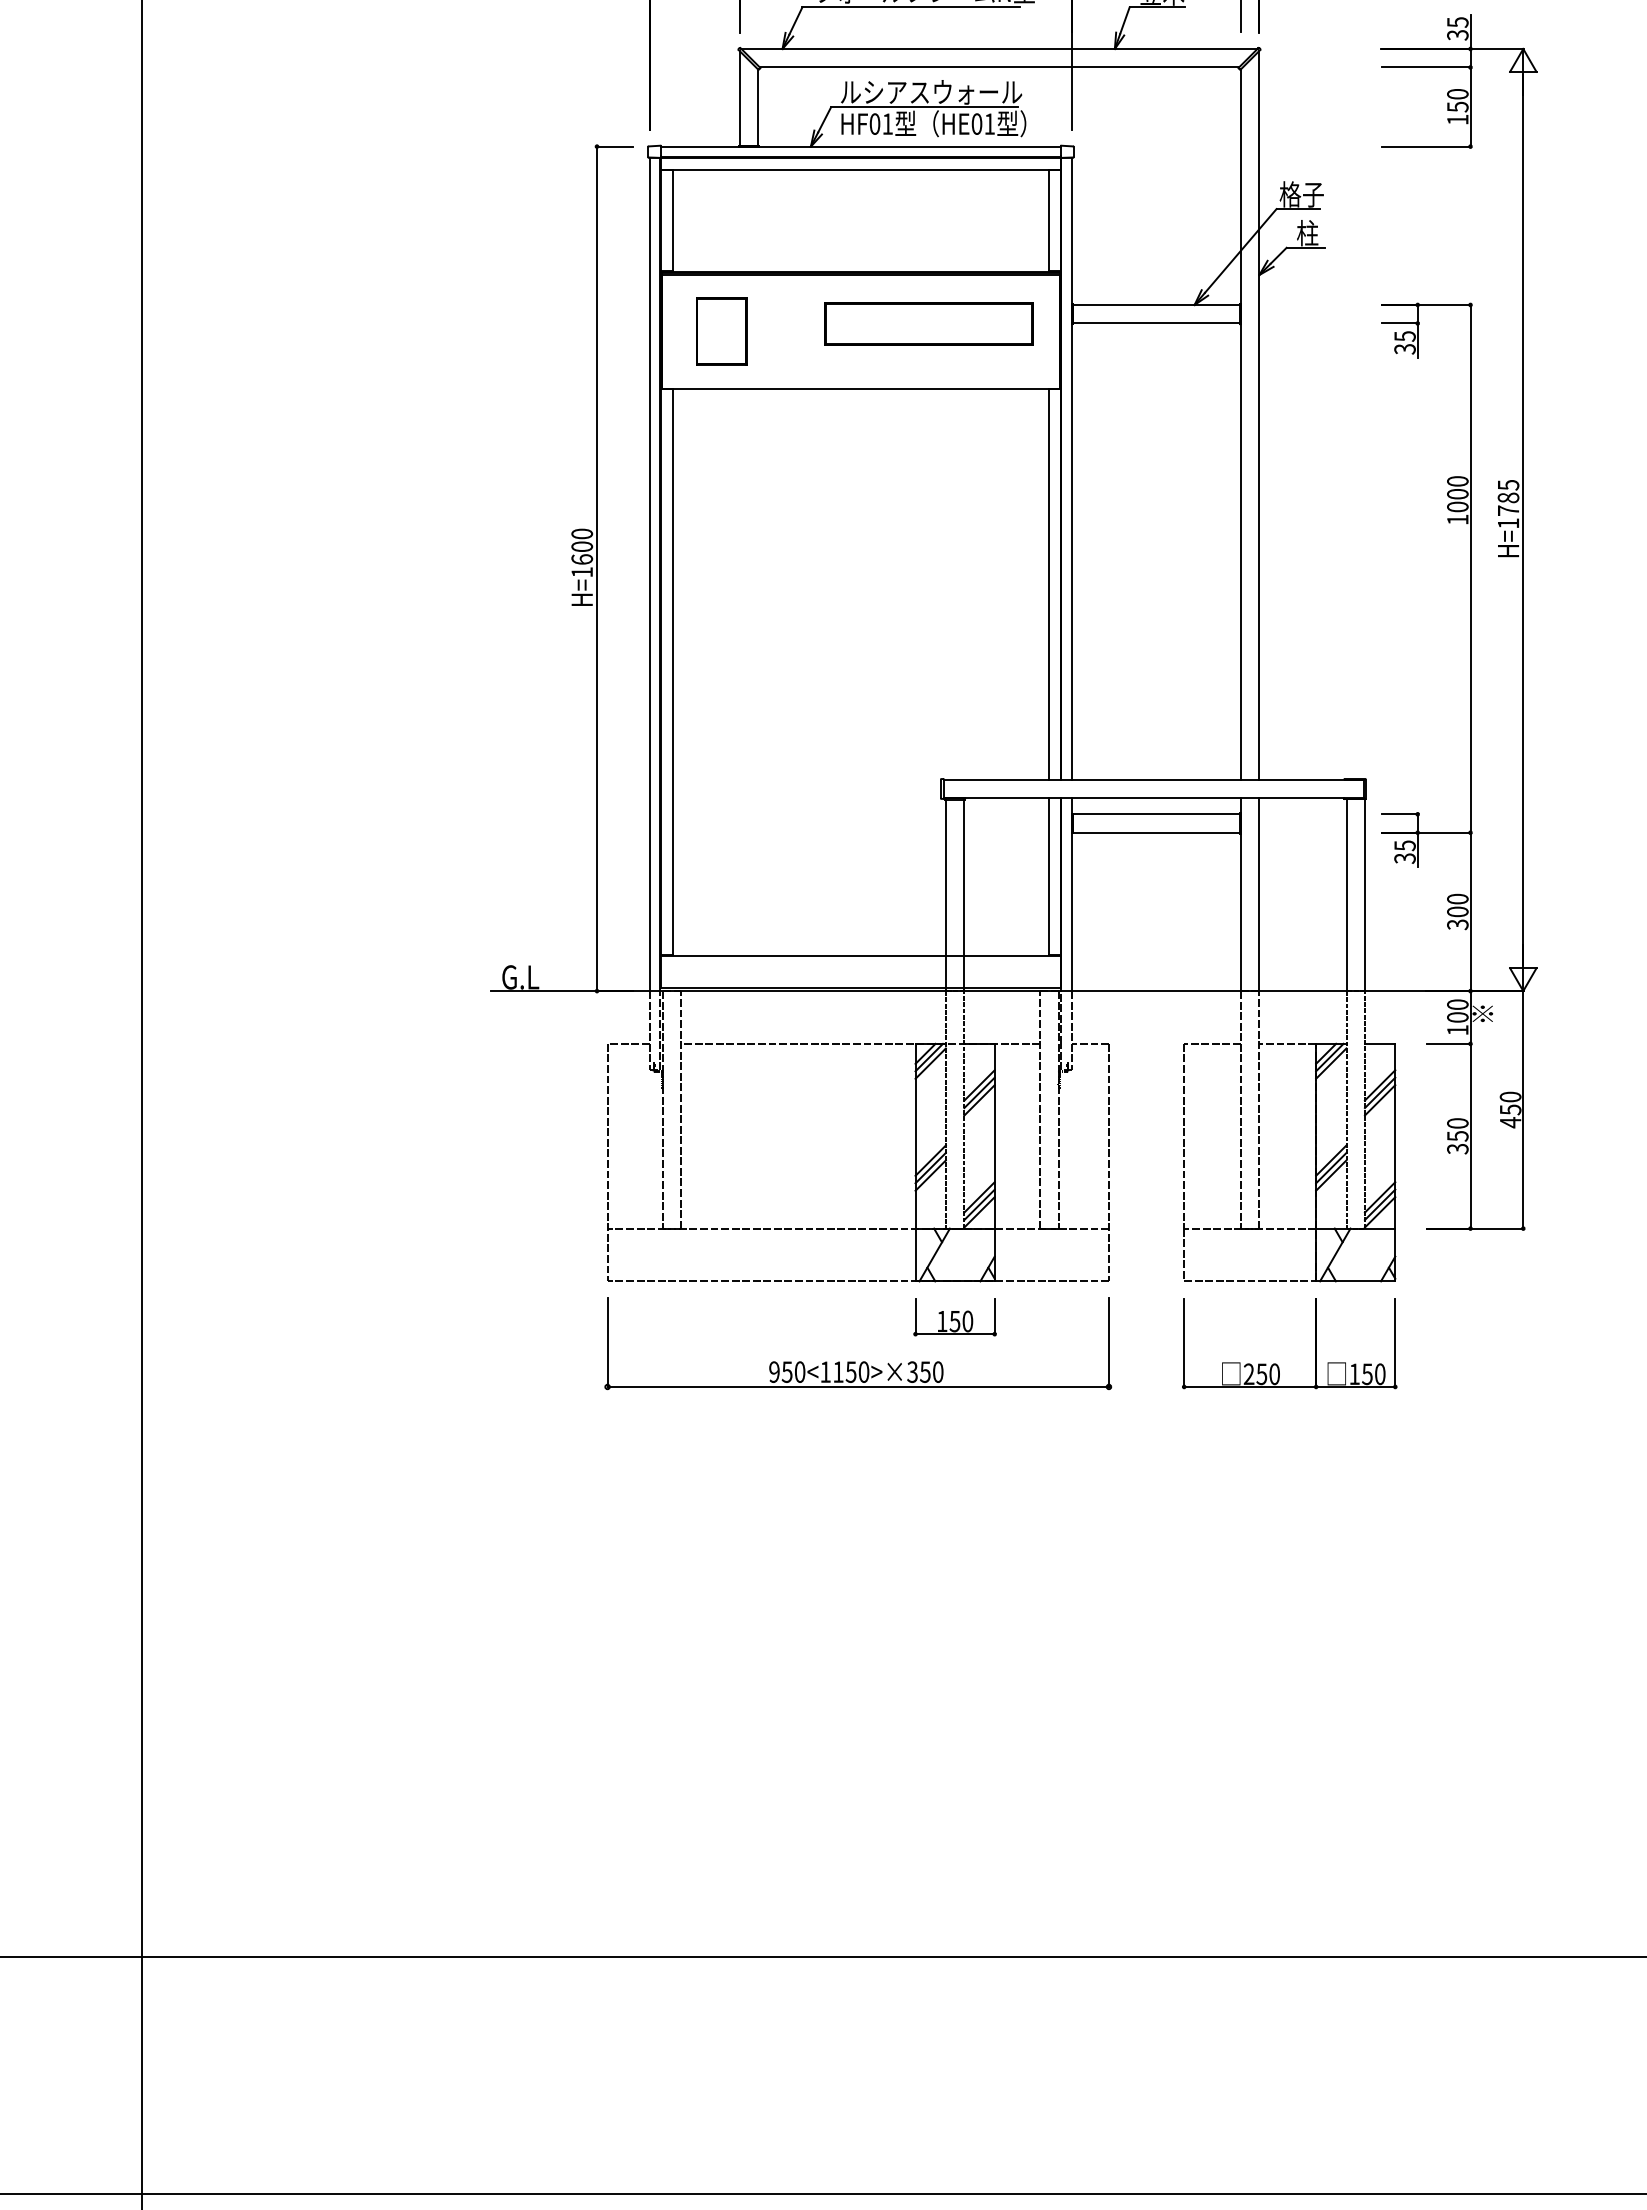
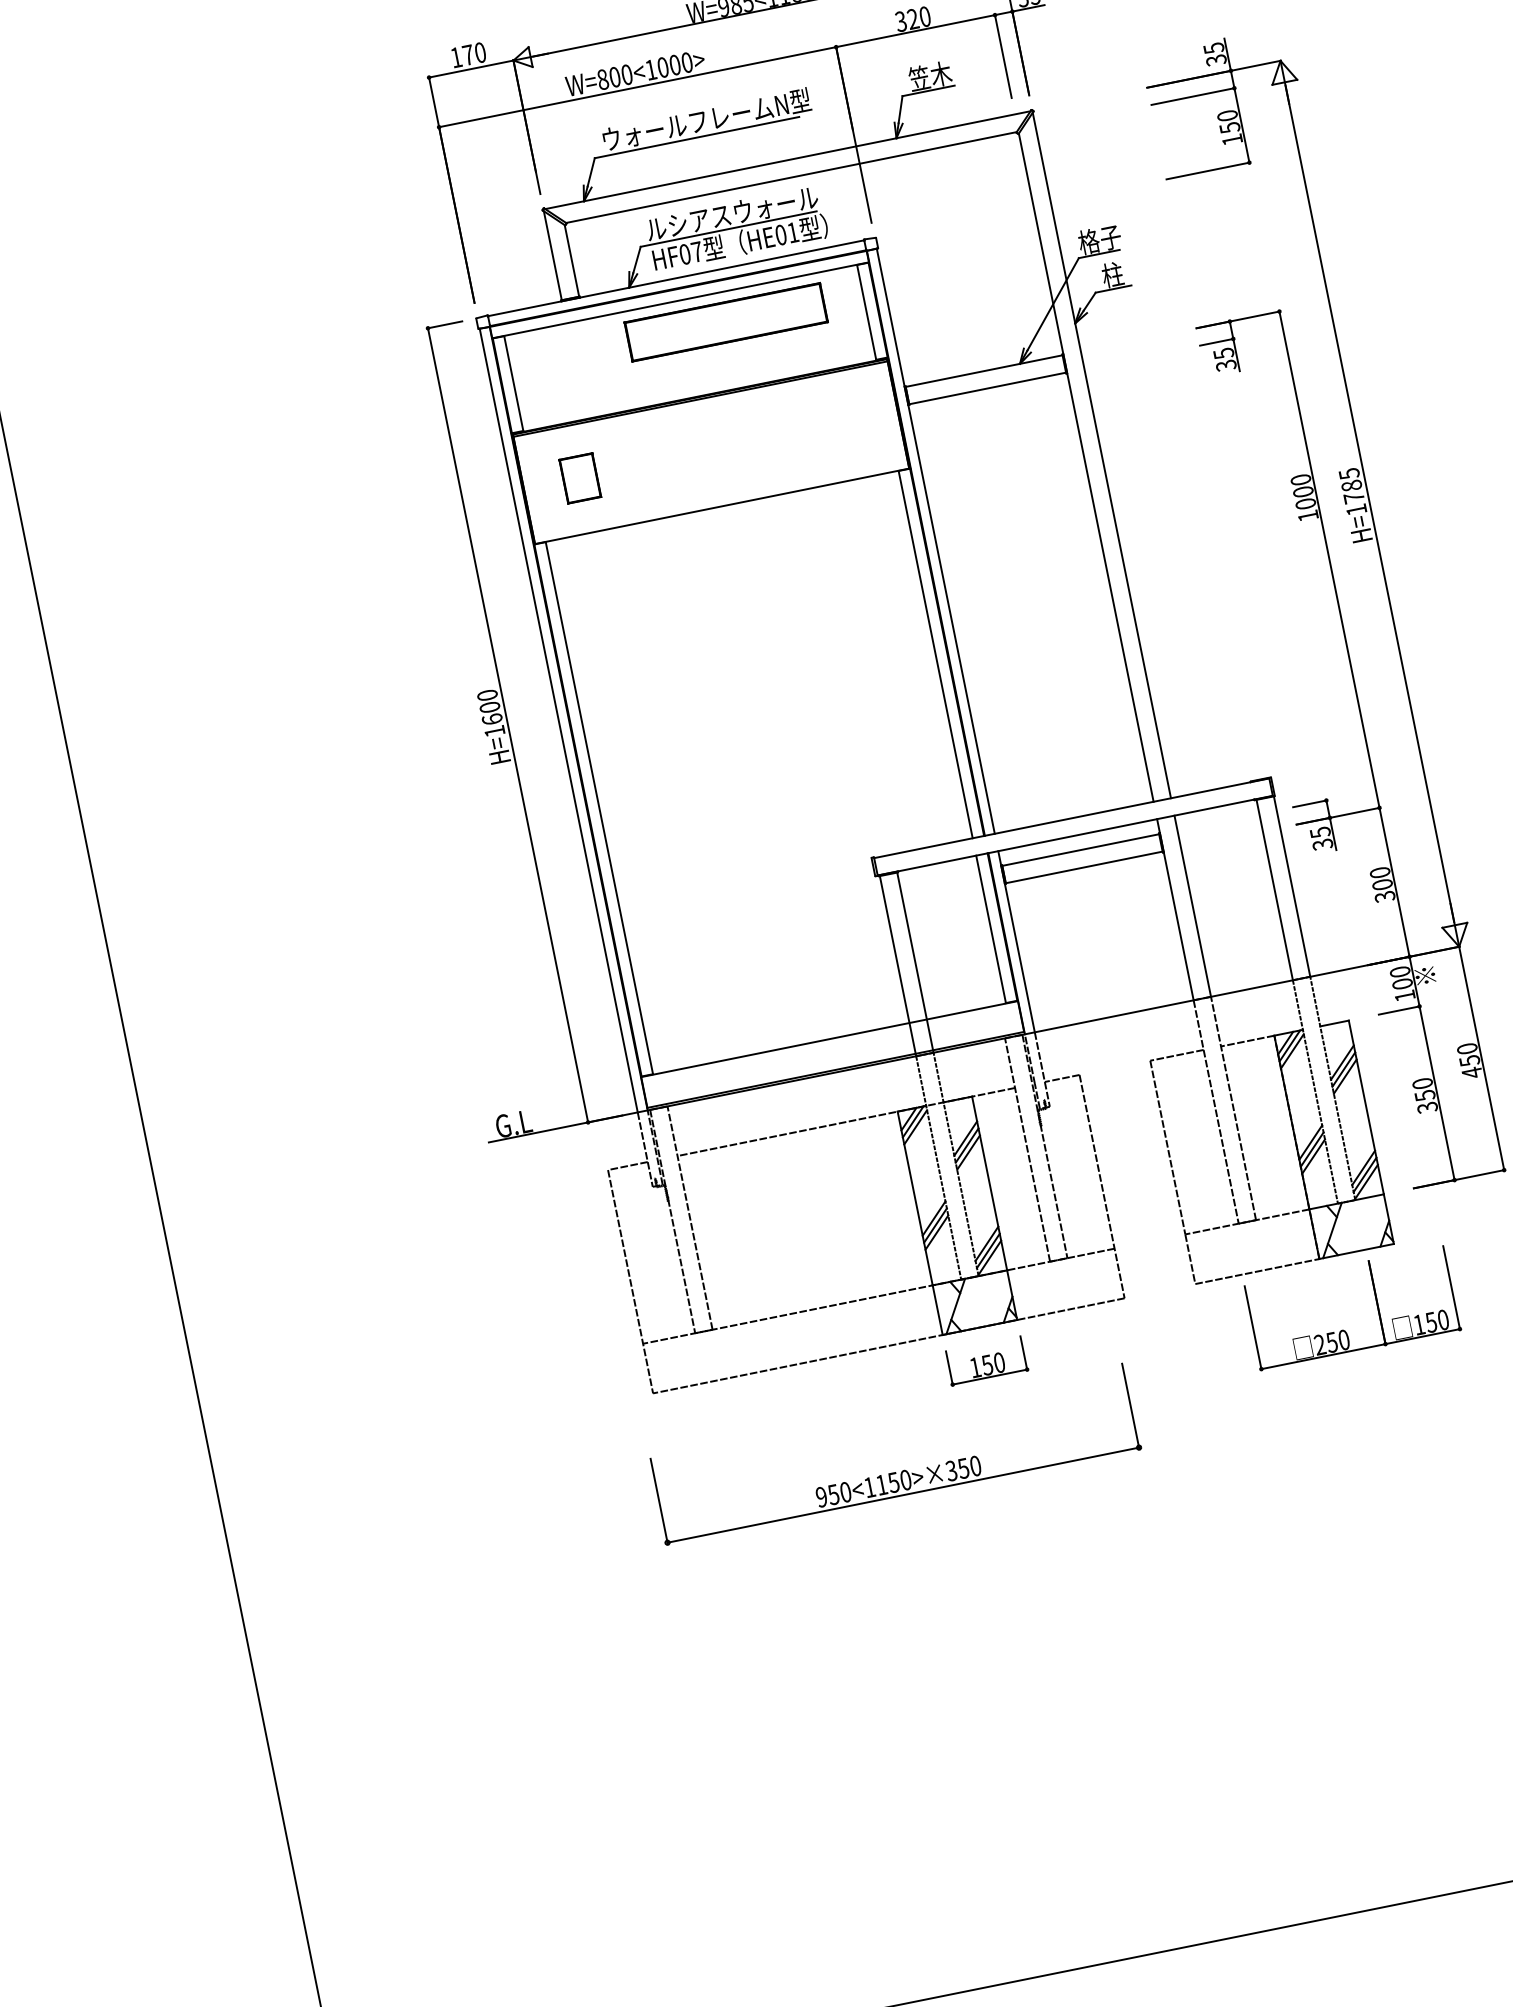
text: (887, 123) -> (696, 251), HF01 -> HF07
part: (928, 323) -> (725, 321), moved
part: (721, 331) -> (580, 478), size x0.7
part: (855, 1361) -> (895, 1471), moved
part: (1276, 1363) -> (1343, 1329), moved

